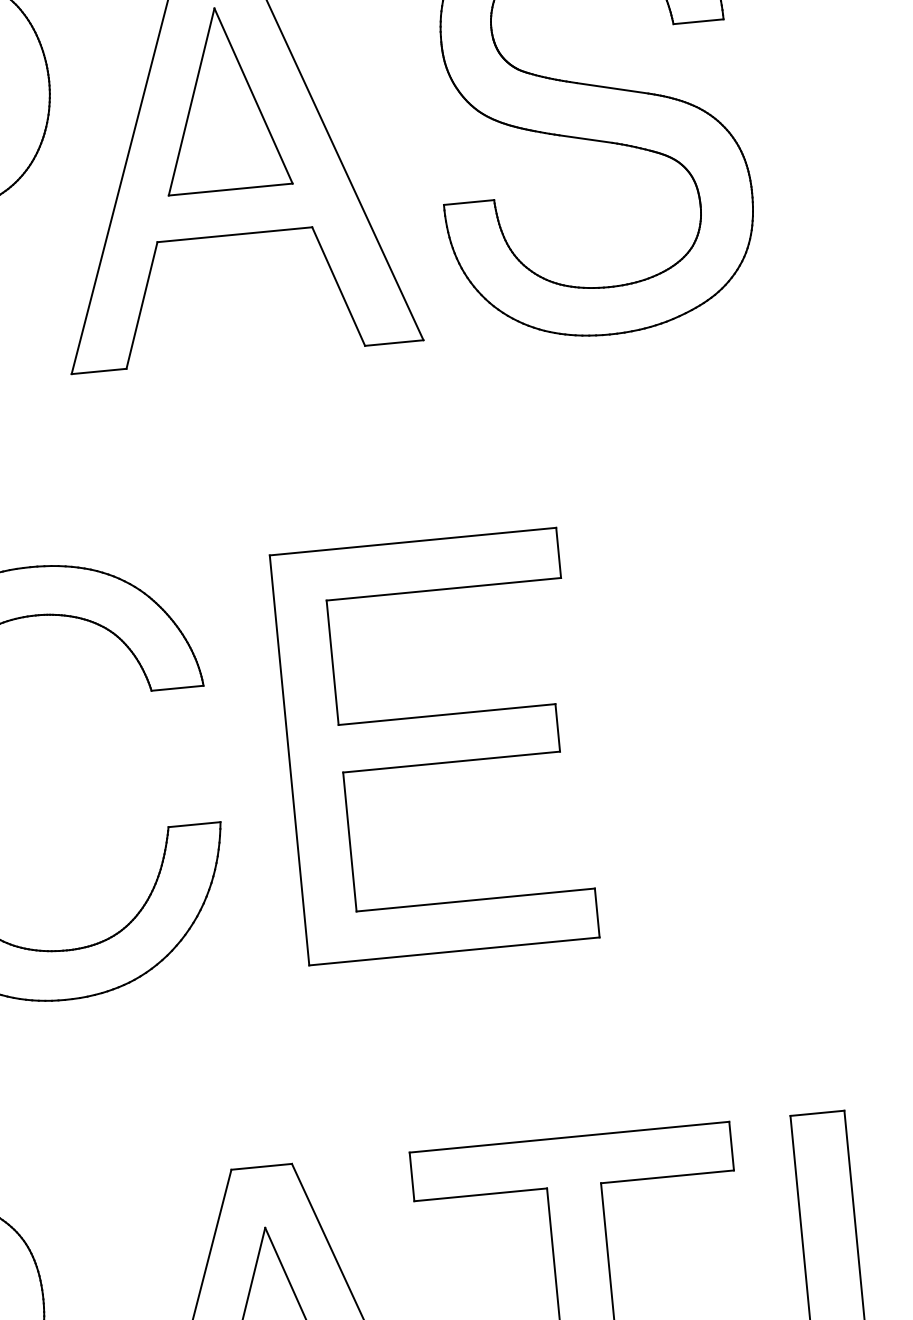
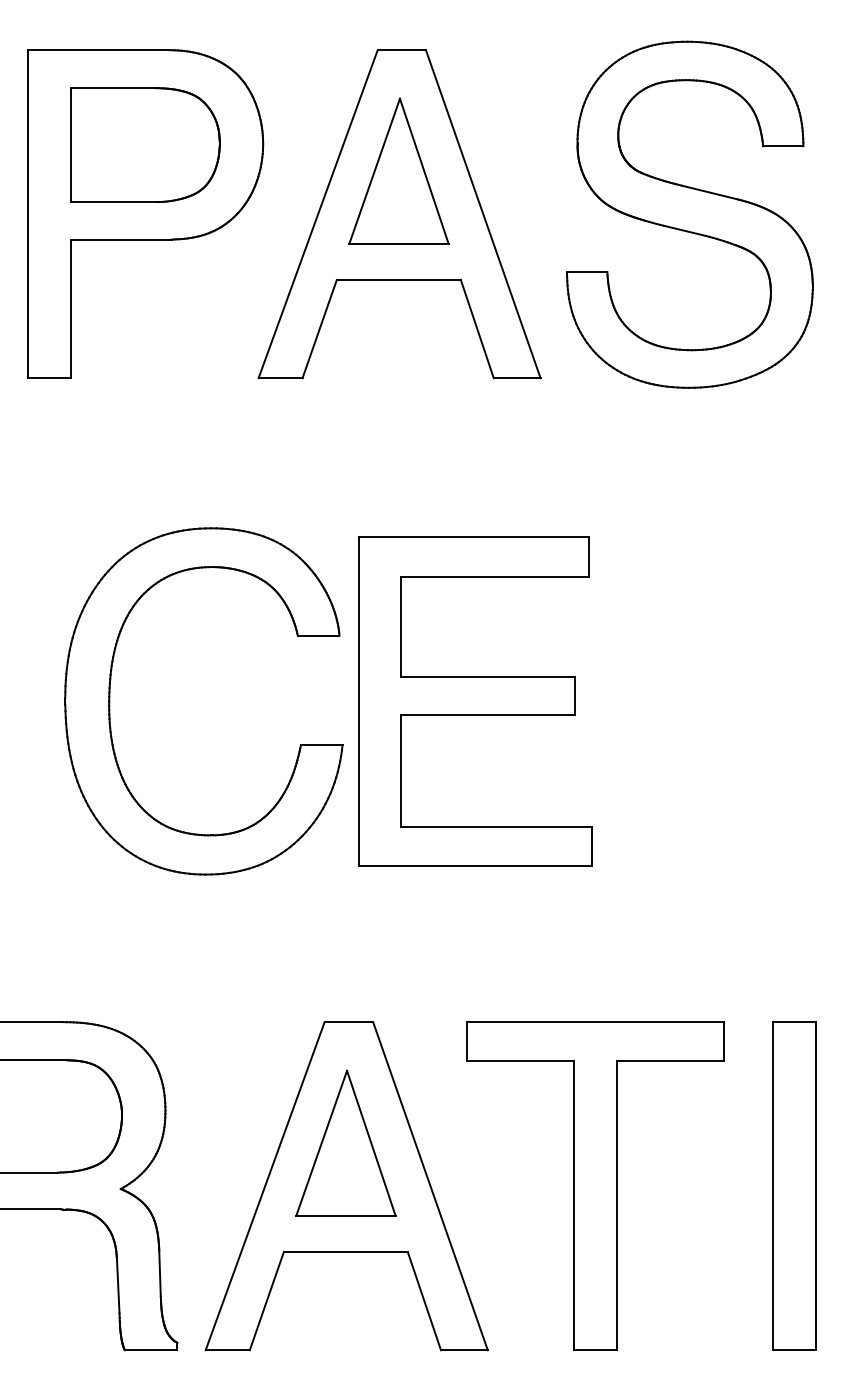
part: (434, 746) -> (475, 701), moved

